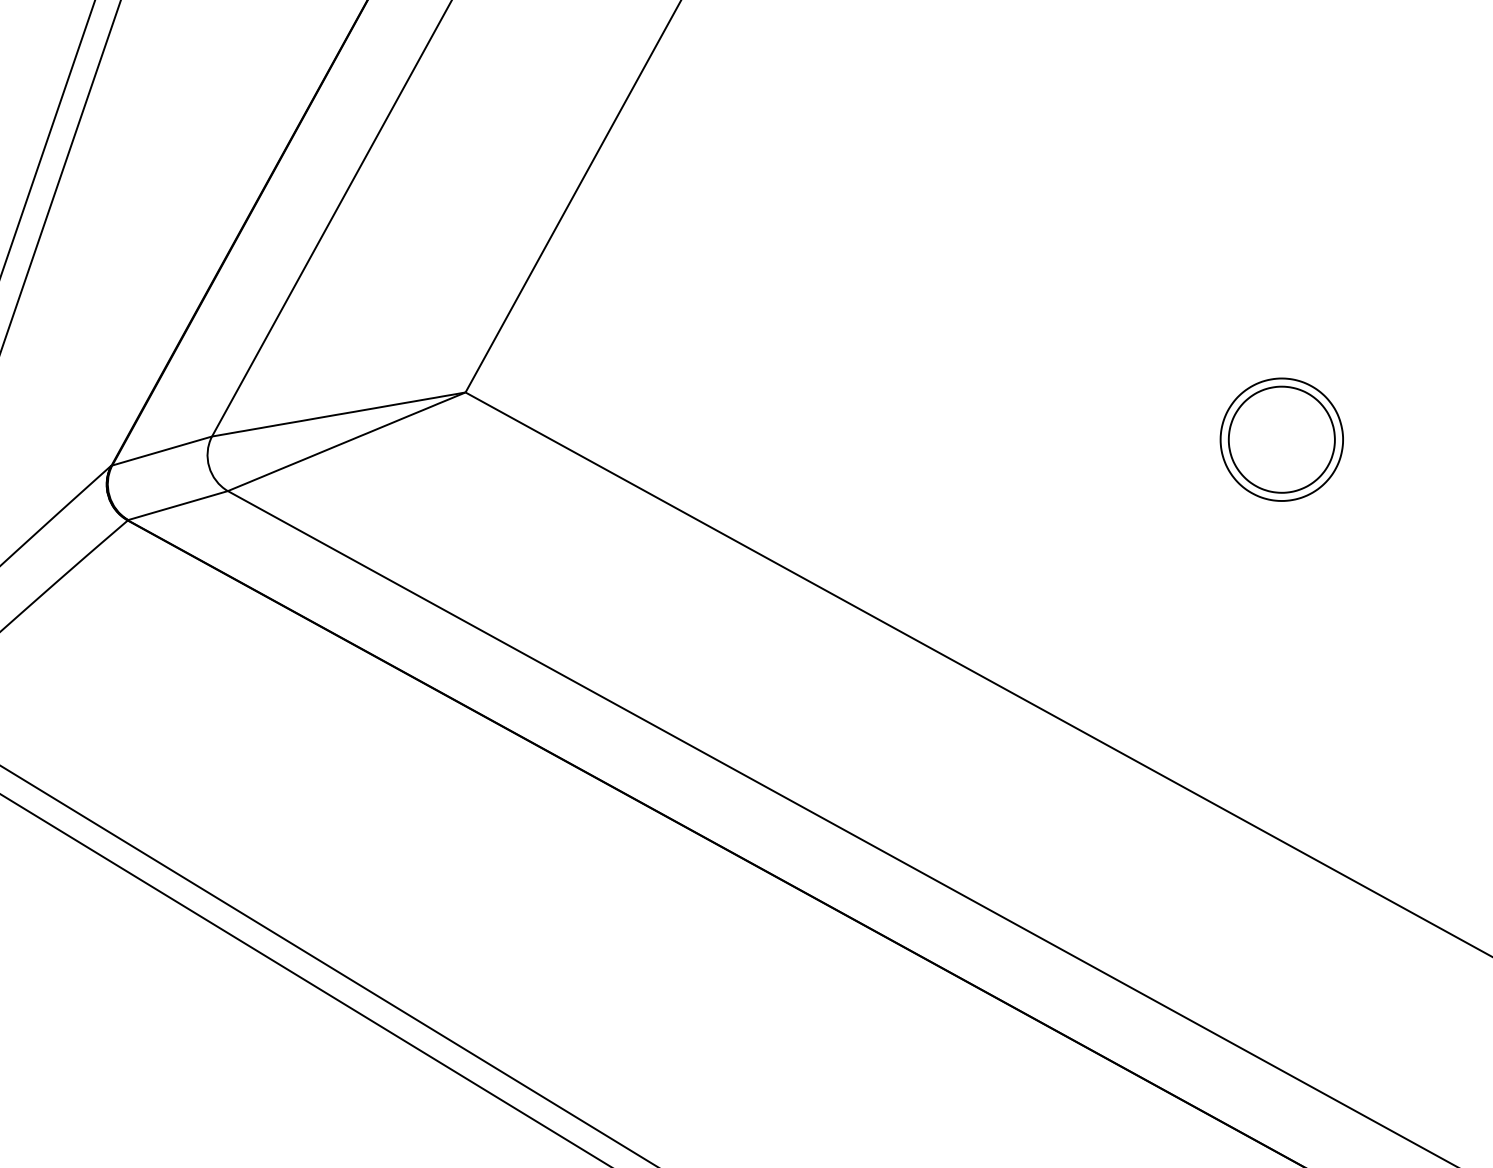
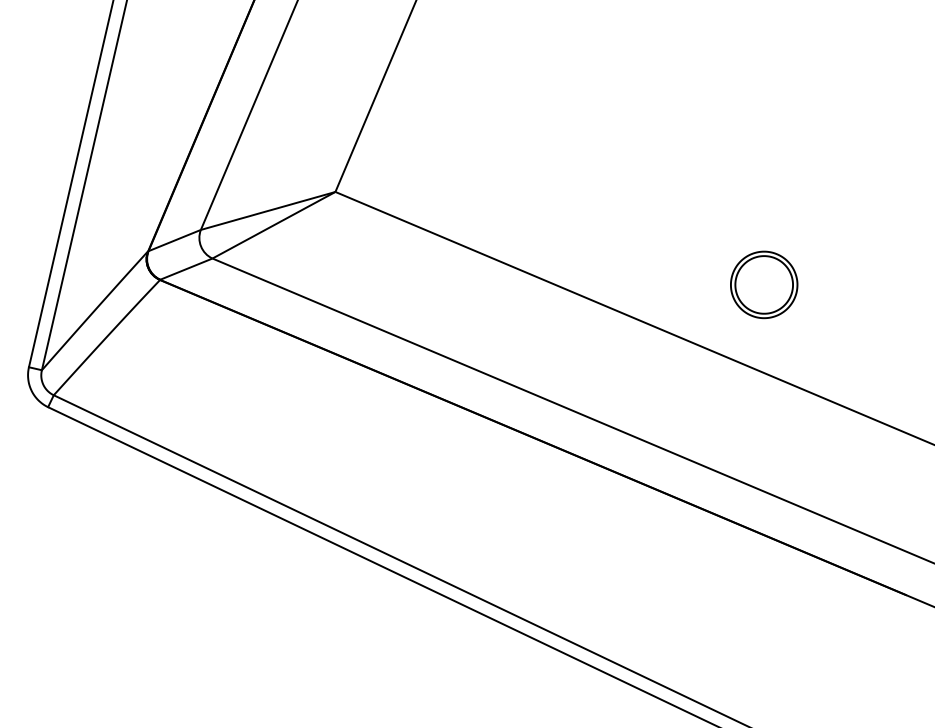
part: (1282, 439) -> (764, 284), moved

